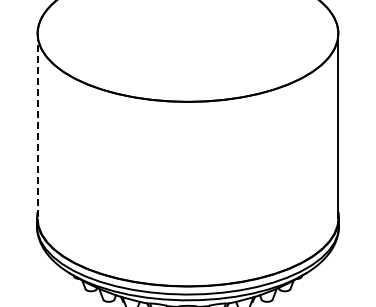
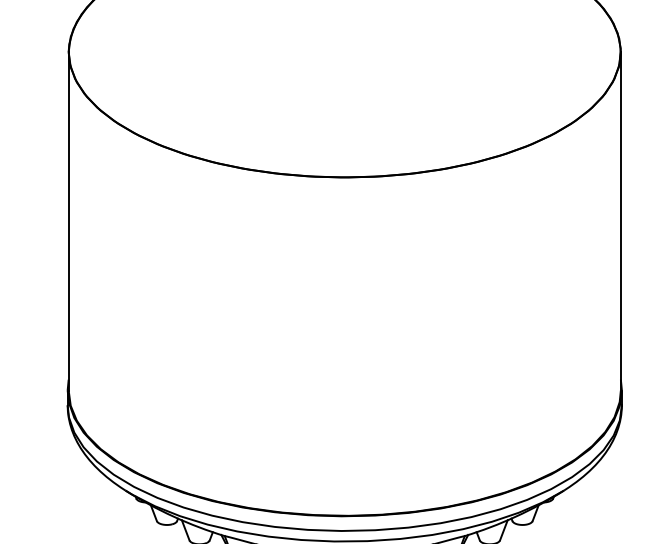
line: (37, 126) -> (68, 222), dashed -> solid

